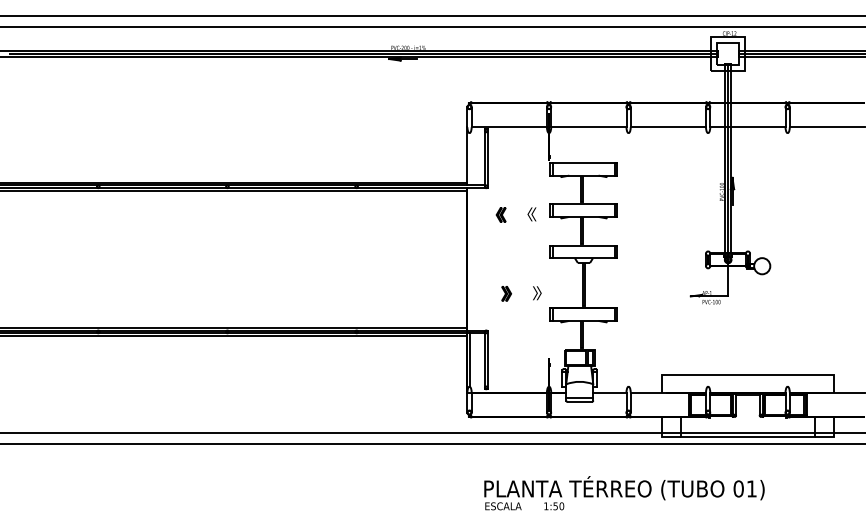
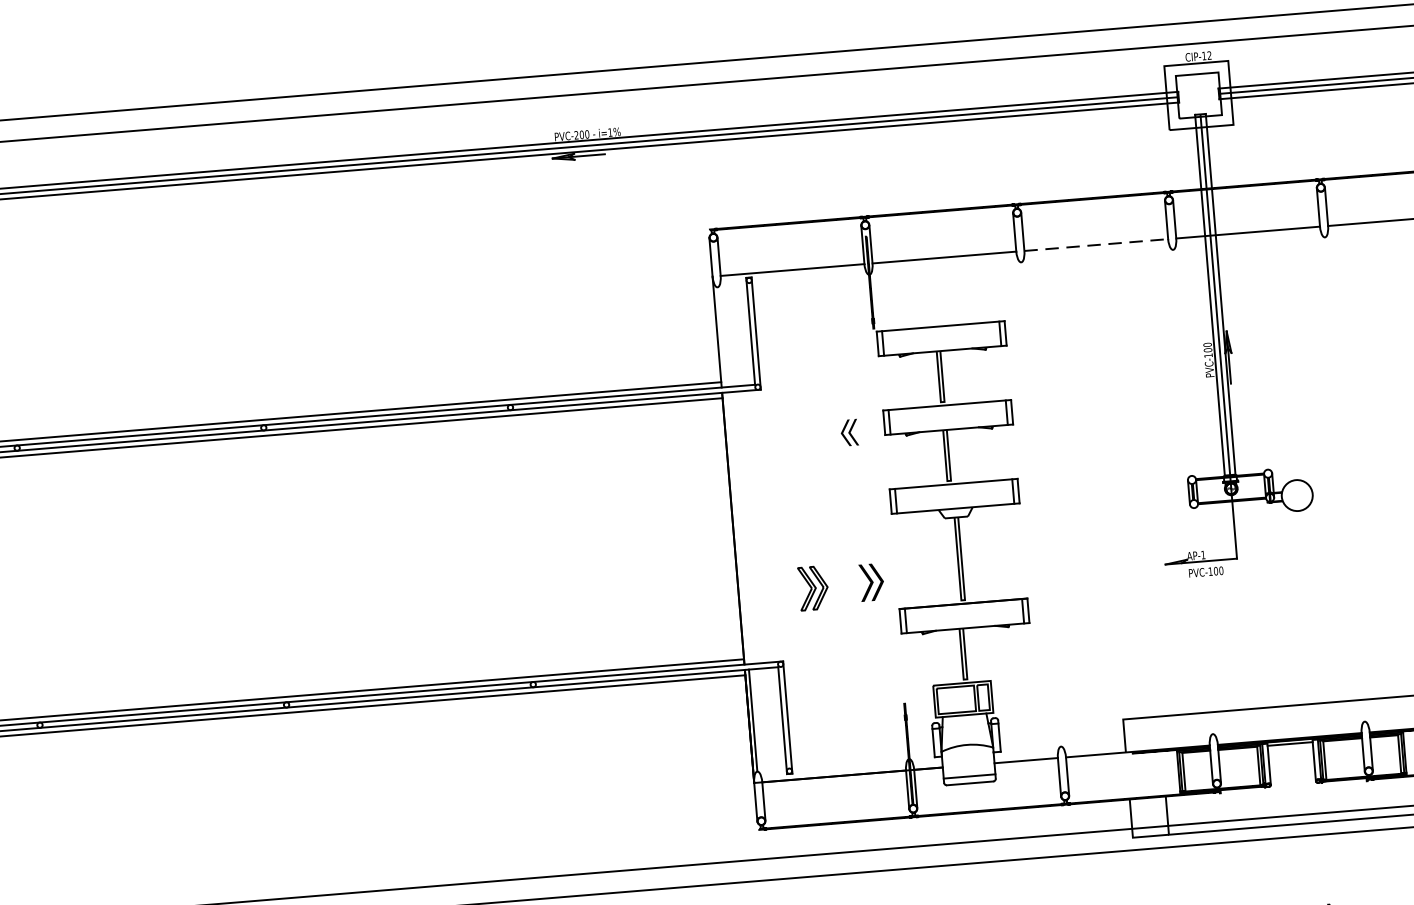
line: (668, 127) -> (1096, 245), solid -> dashed
part: (500, 214) -> (789, 437), removed
part: (506, 293) -> (813, 587), size x1.6
part: (537, 293) -> (872, 582), size x1.4

